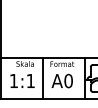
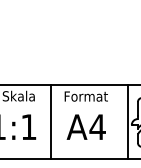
text: (68, 80) -> (97, 126), A0 -> A4

